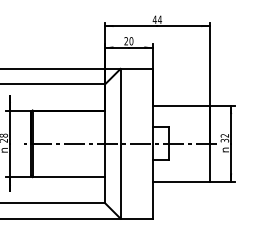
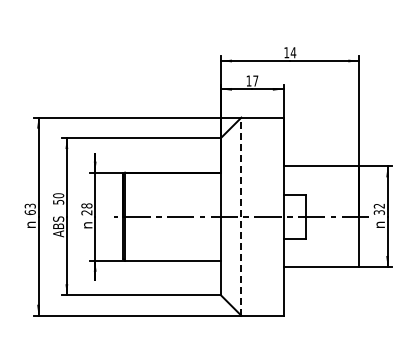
text: (154, 19) -> (286, 52), 44 -> 14
text: (128, 40) -> (252, 80), 20 -> 17
line: (120, 143) -> (241, 216), solid -> dashed

